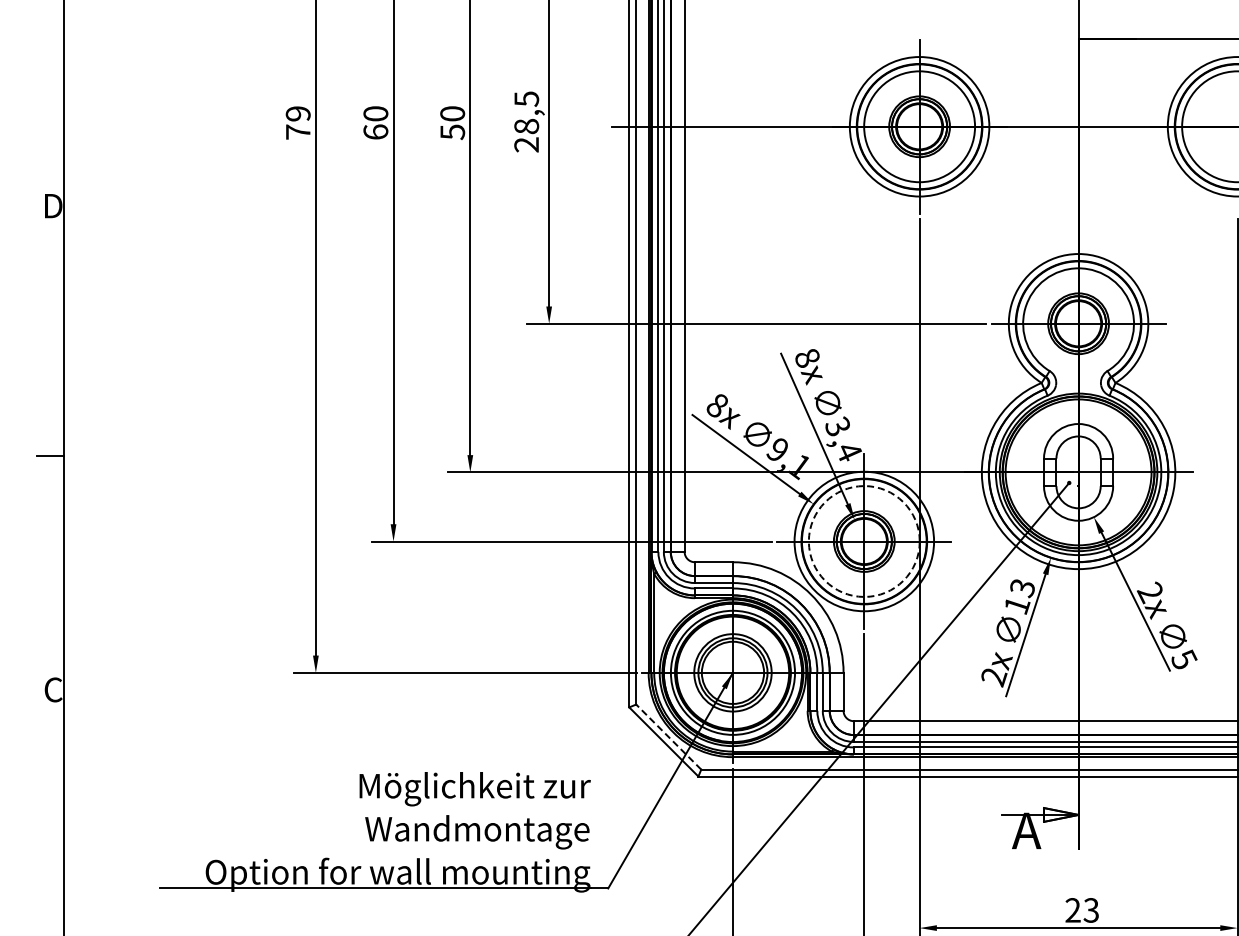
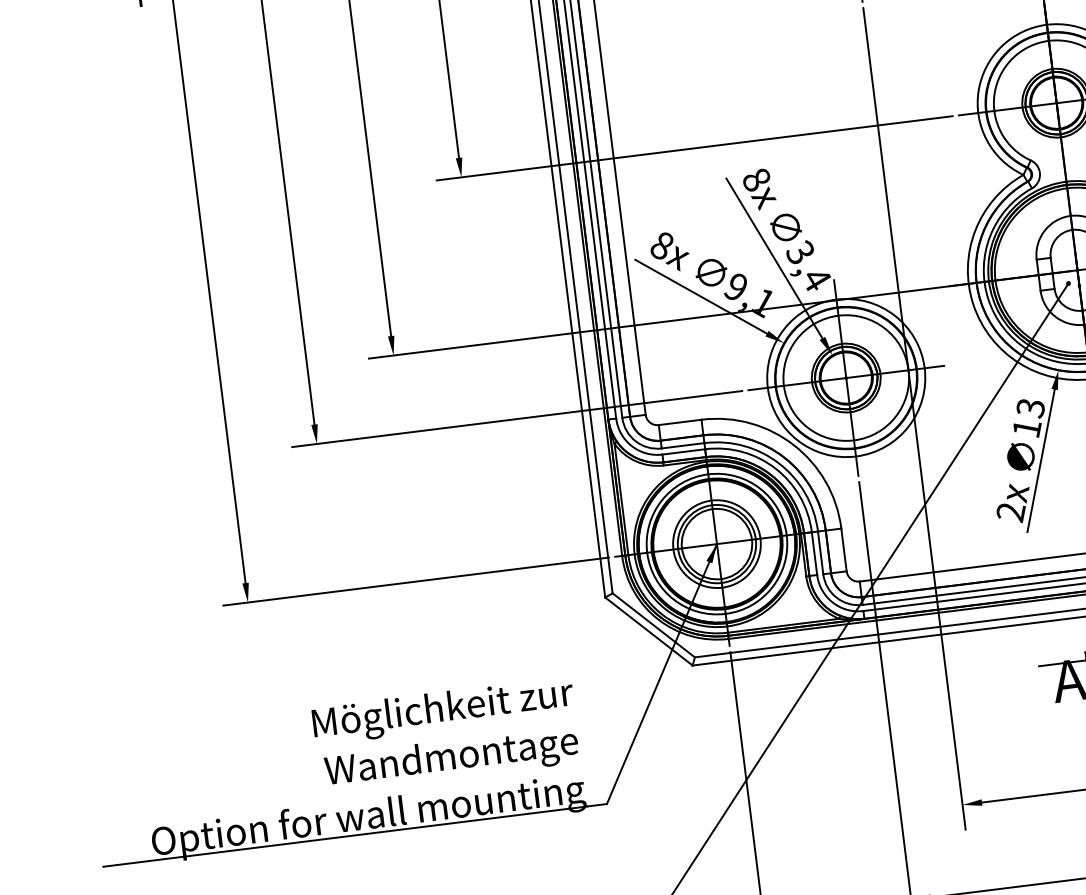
circle: (863, 541) -> (845, 378), dashed -> solid
line: (668, 736) -> (653, 624), dashed -> solid

